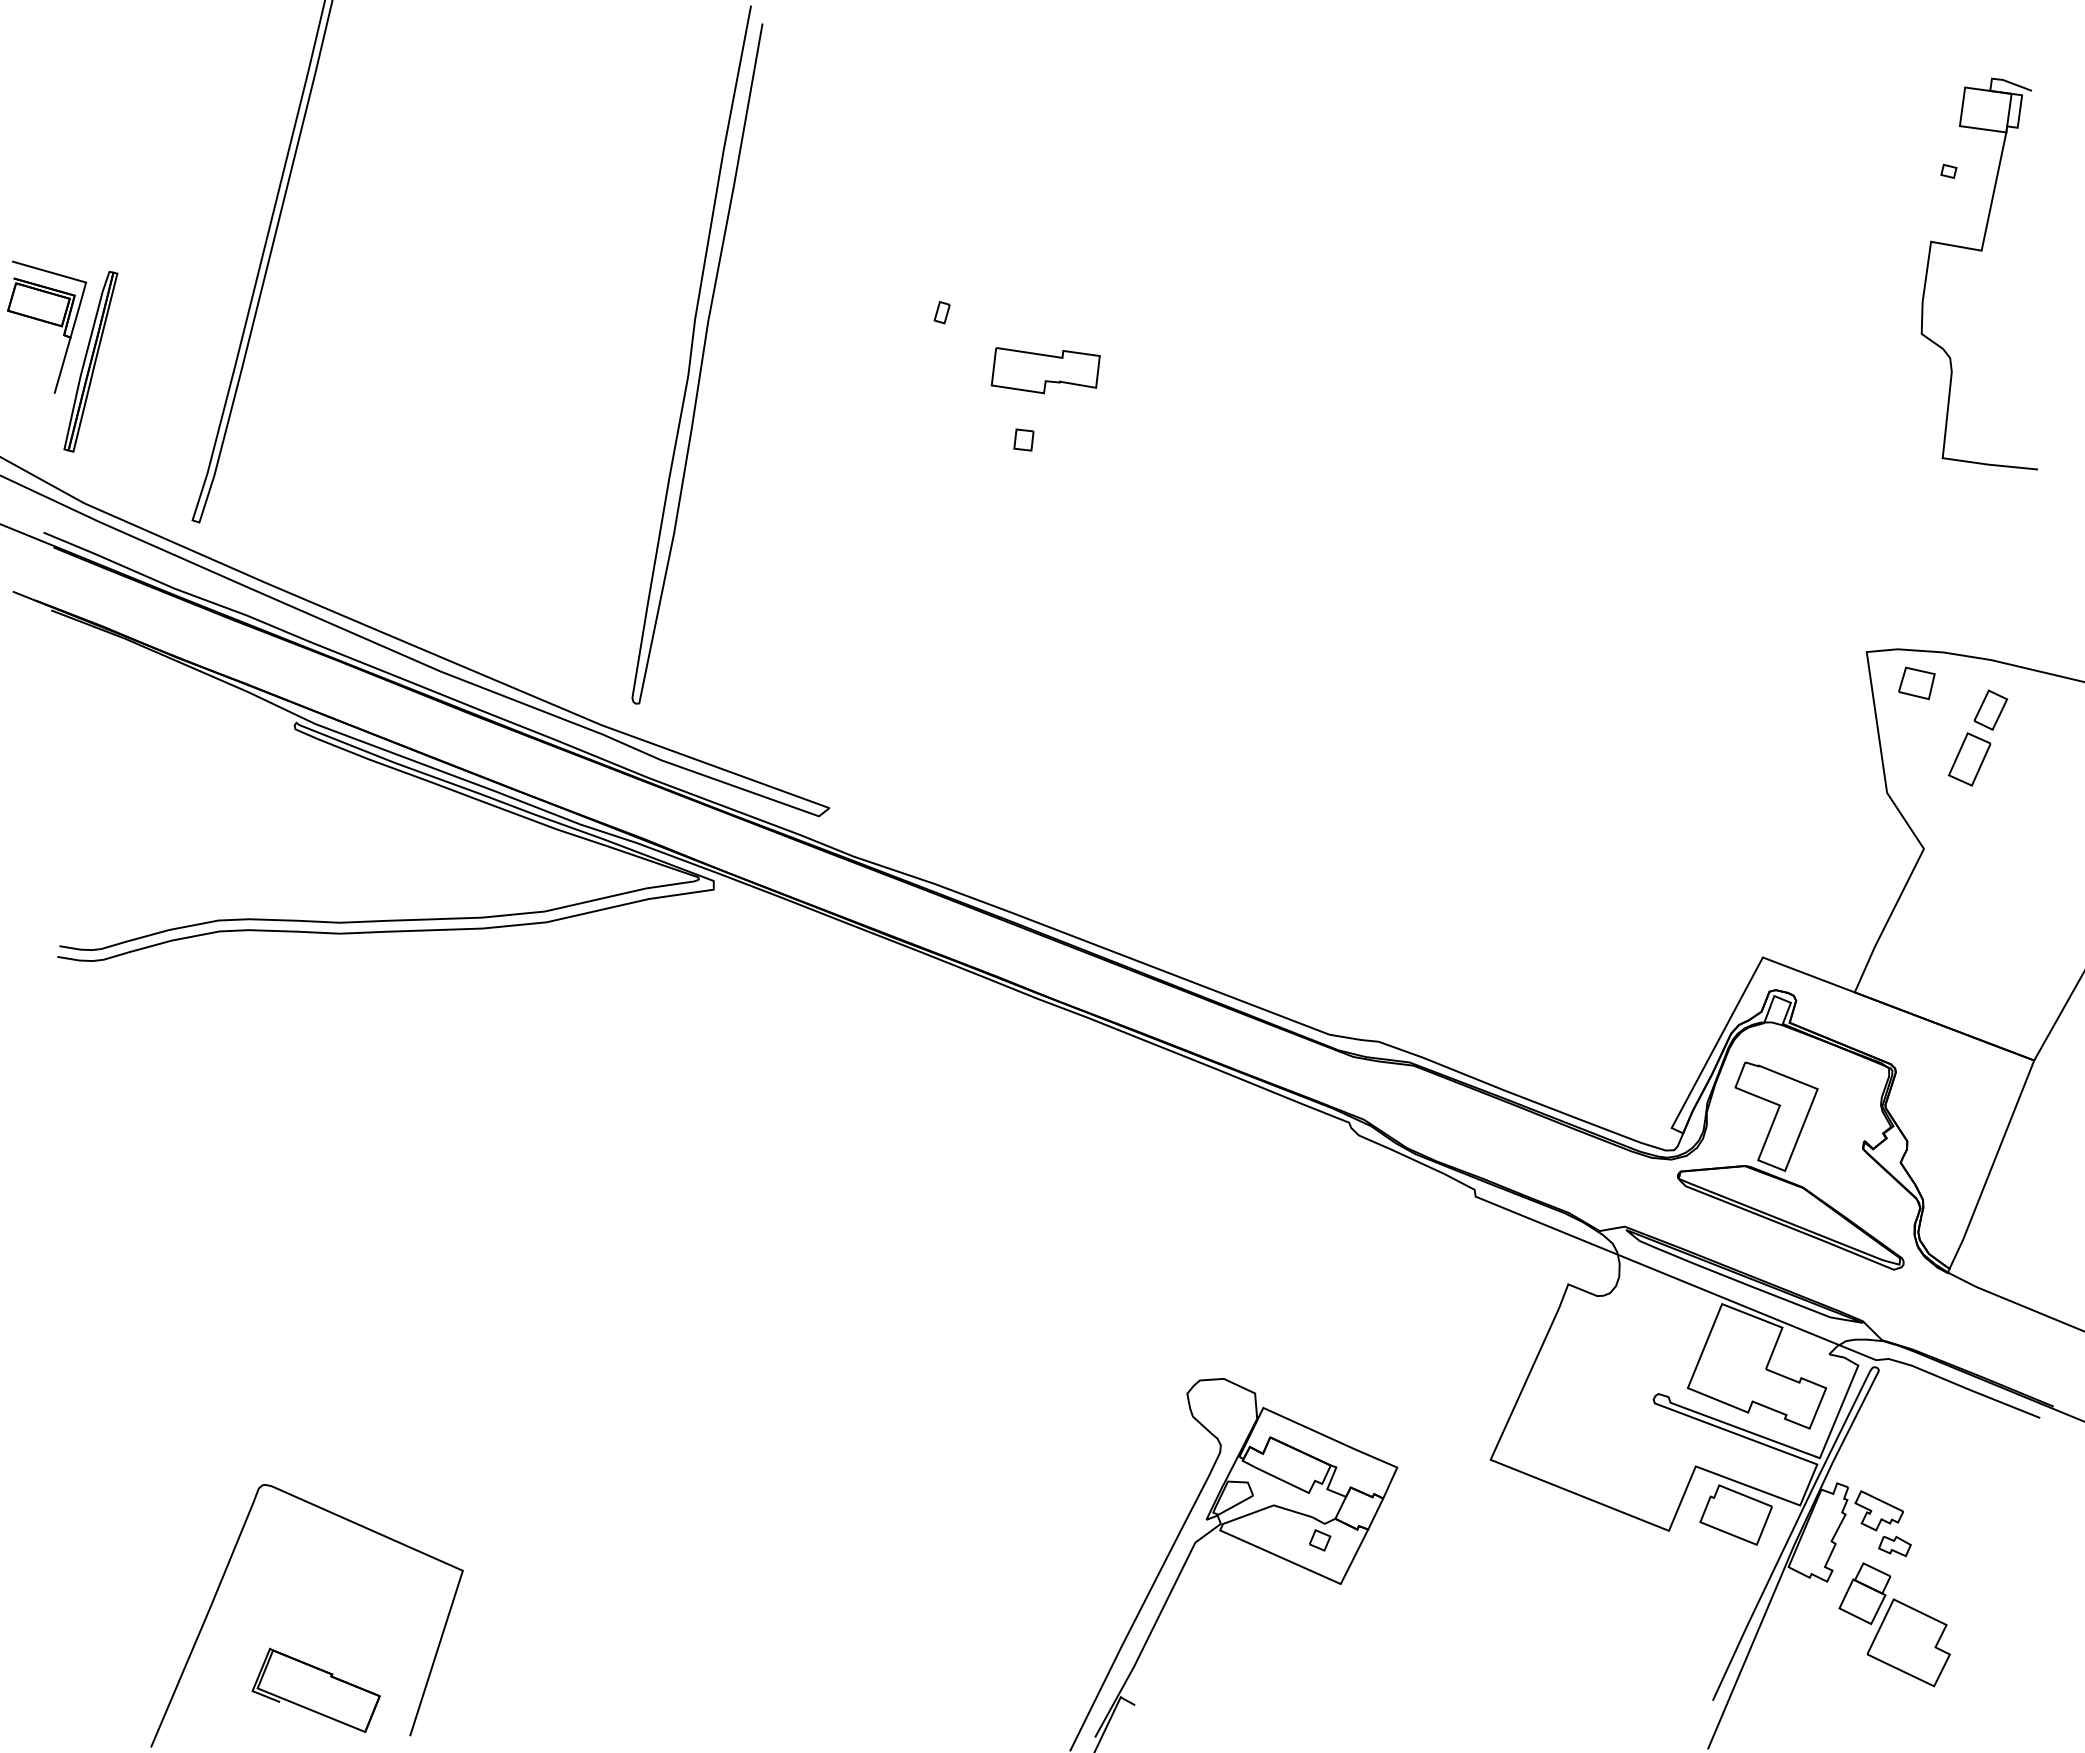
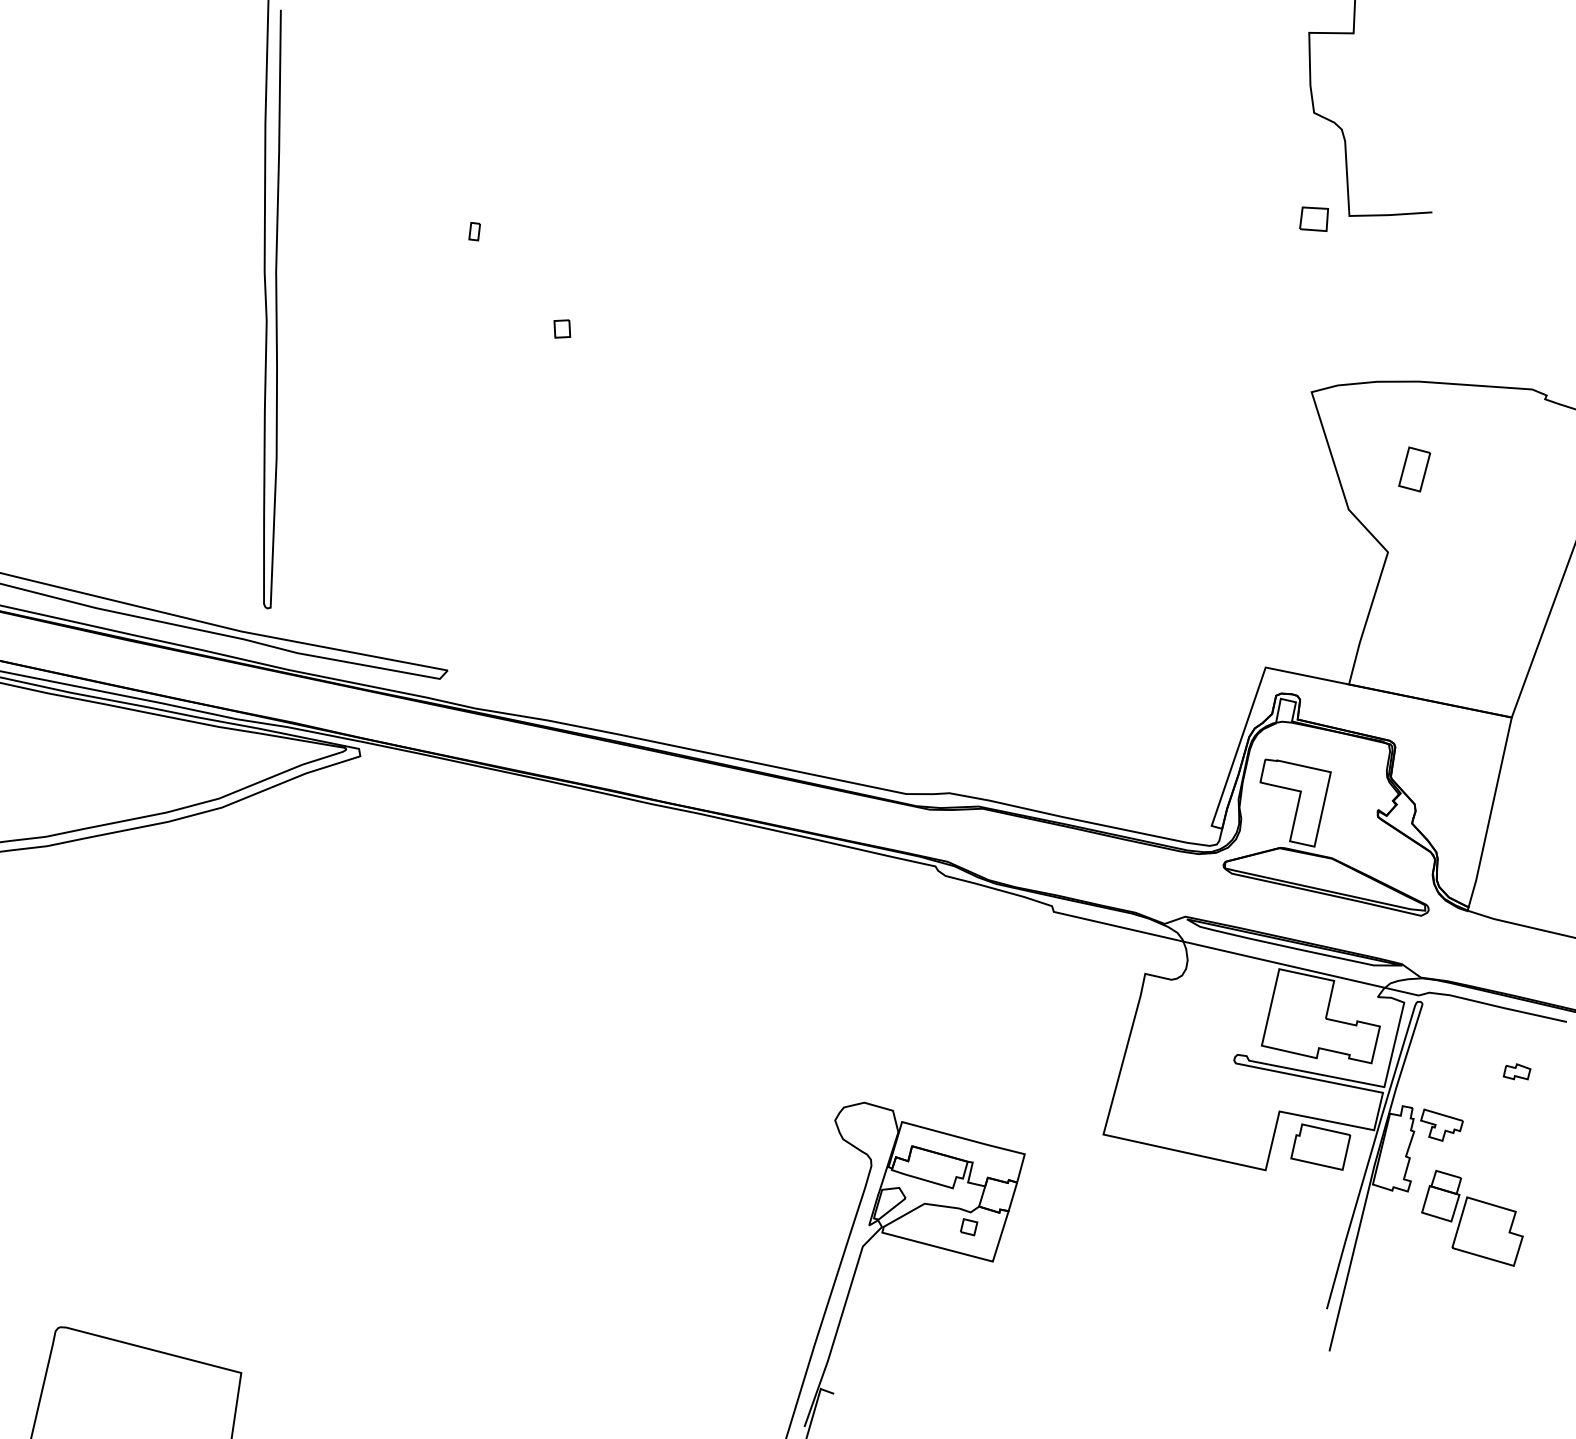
part: (1045, 370) -> (570, 266), removed
part: (1916, 683) -> (1313, 219), moved
part: (1990, 709) -> (1425, 423), removed
part: (1894, 1546) -> (1516, 1072), moved

